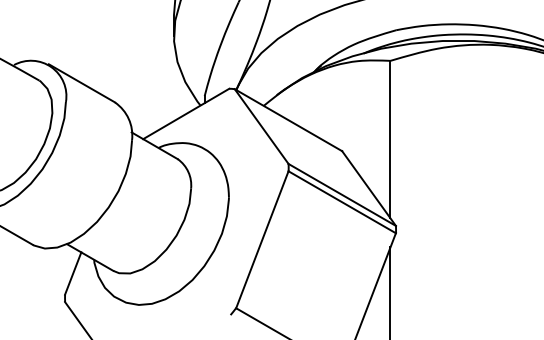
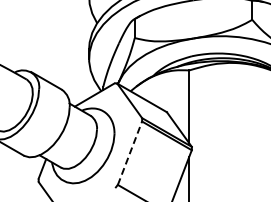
line: (263, 240) -> (130, 153), solid -> dashed

